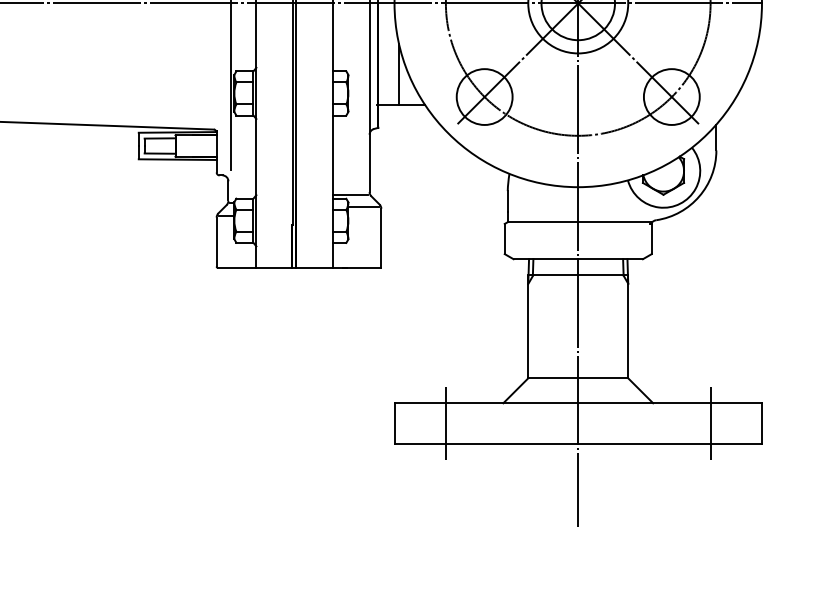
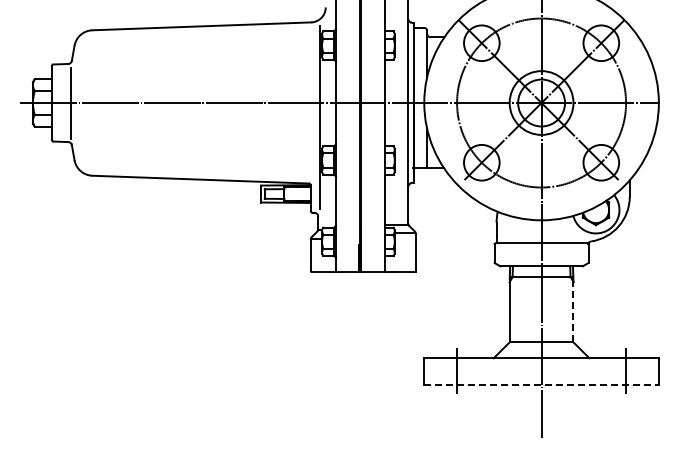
line: (628, 326) -> (573, 309), solid -> dashed
line: (579, 444) -> (542, 384), solid -> dashed

